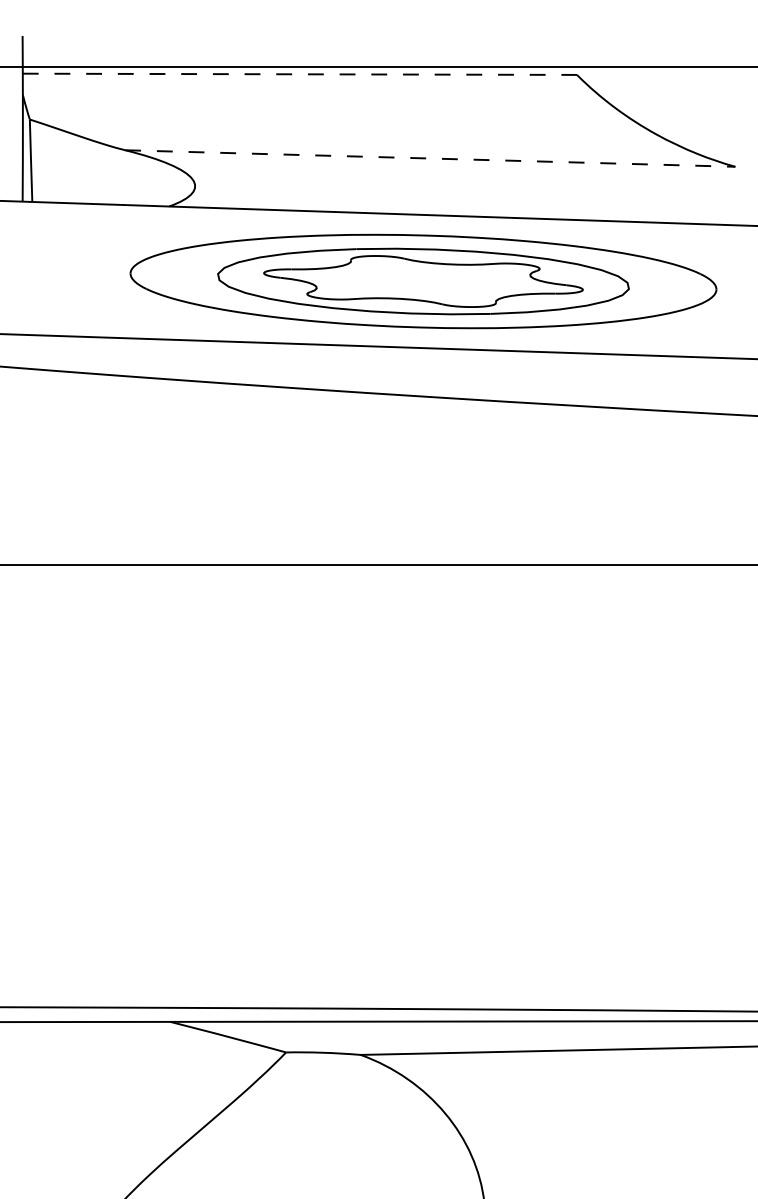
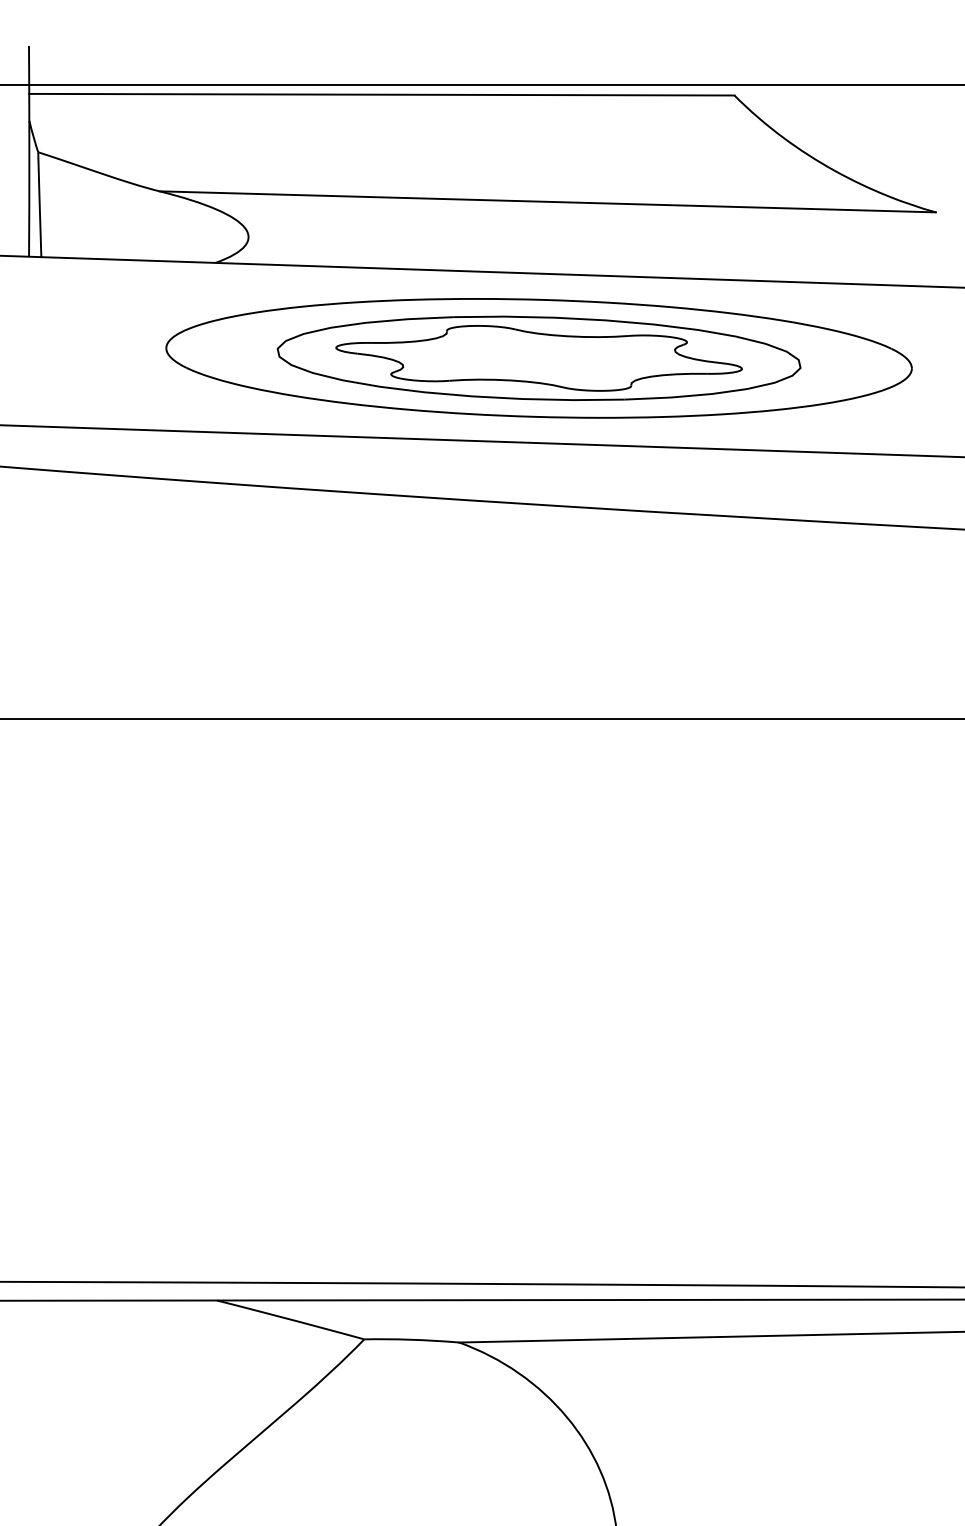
line: (300, 74) -> (382, 94), dashed -> solid
line: (430, 158) -> (548, 201), dashed -> solid

